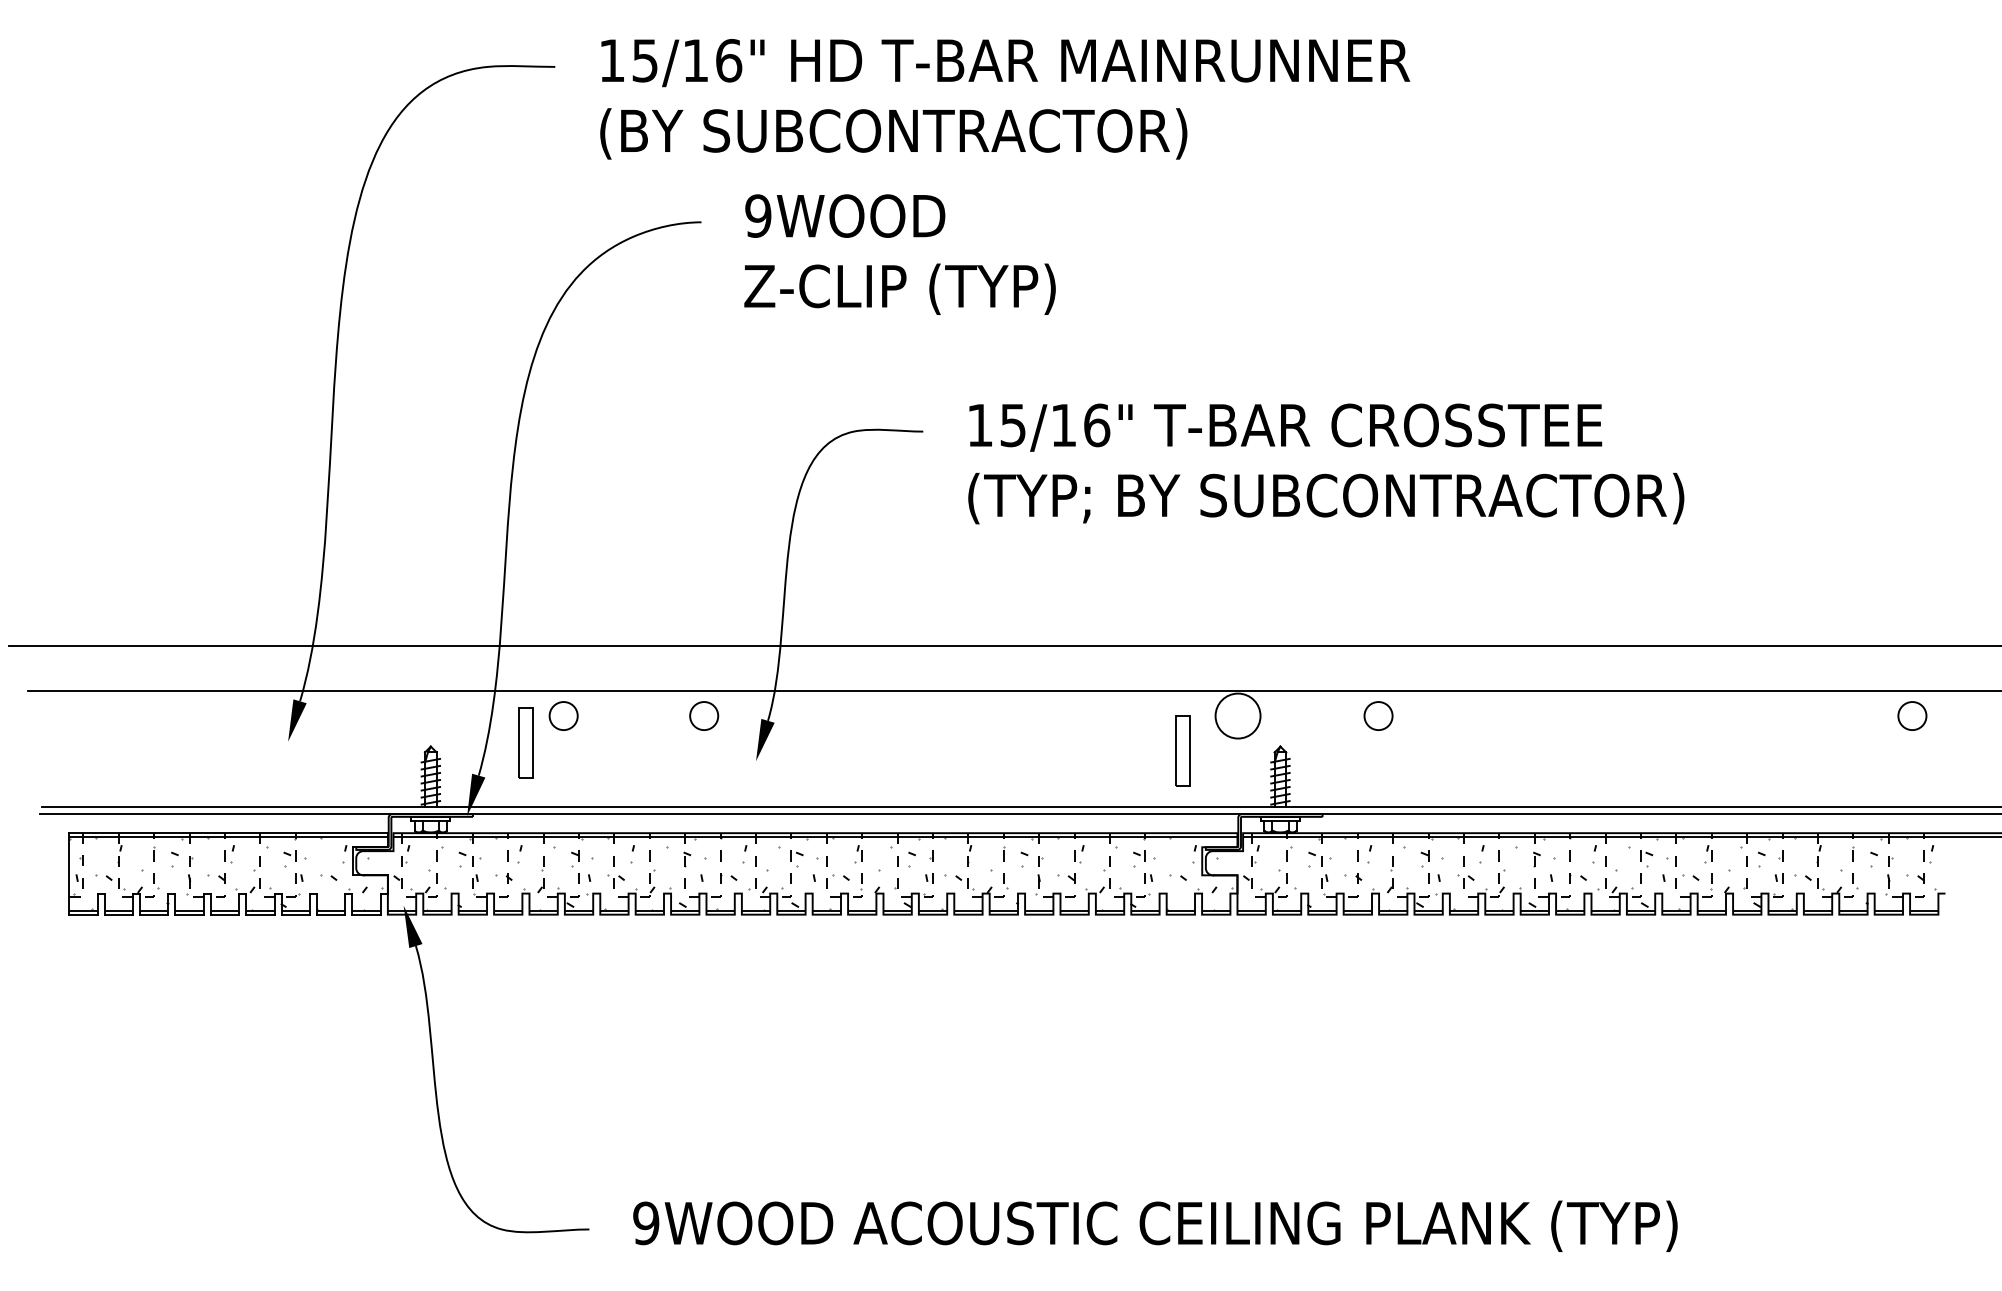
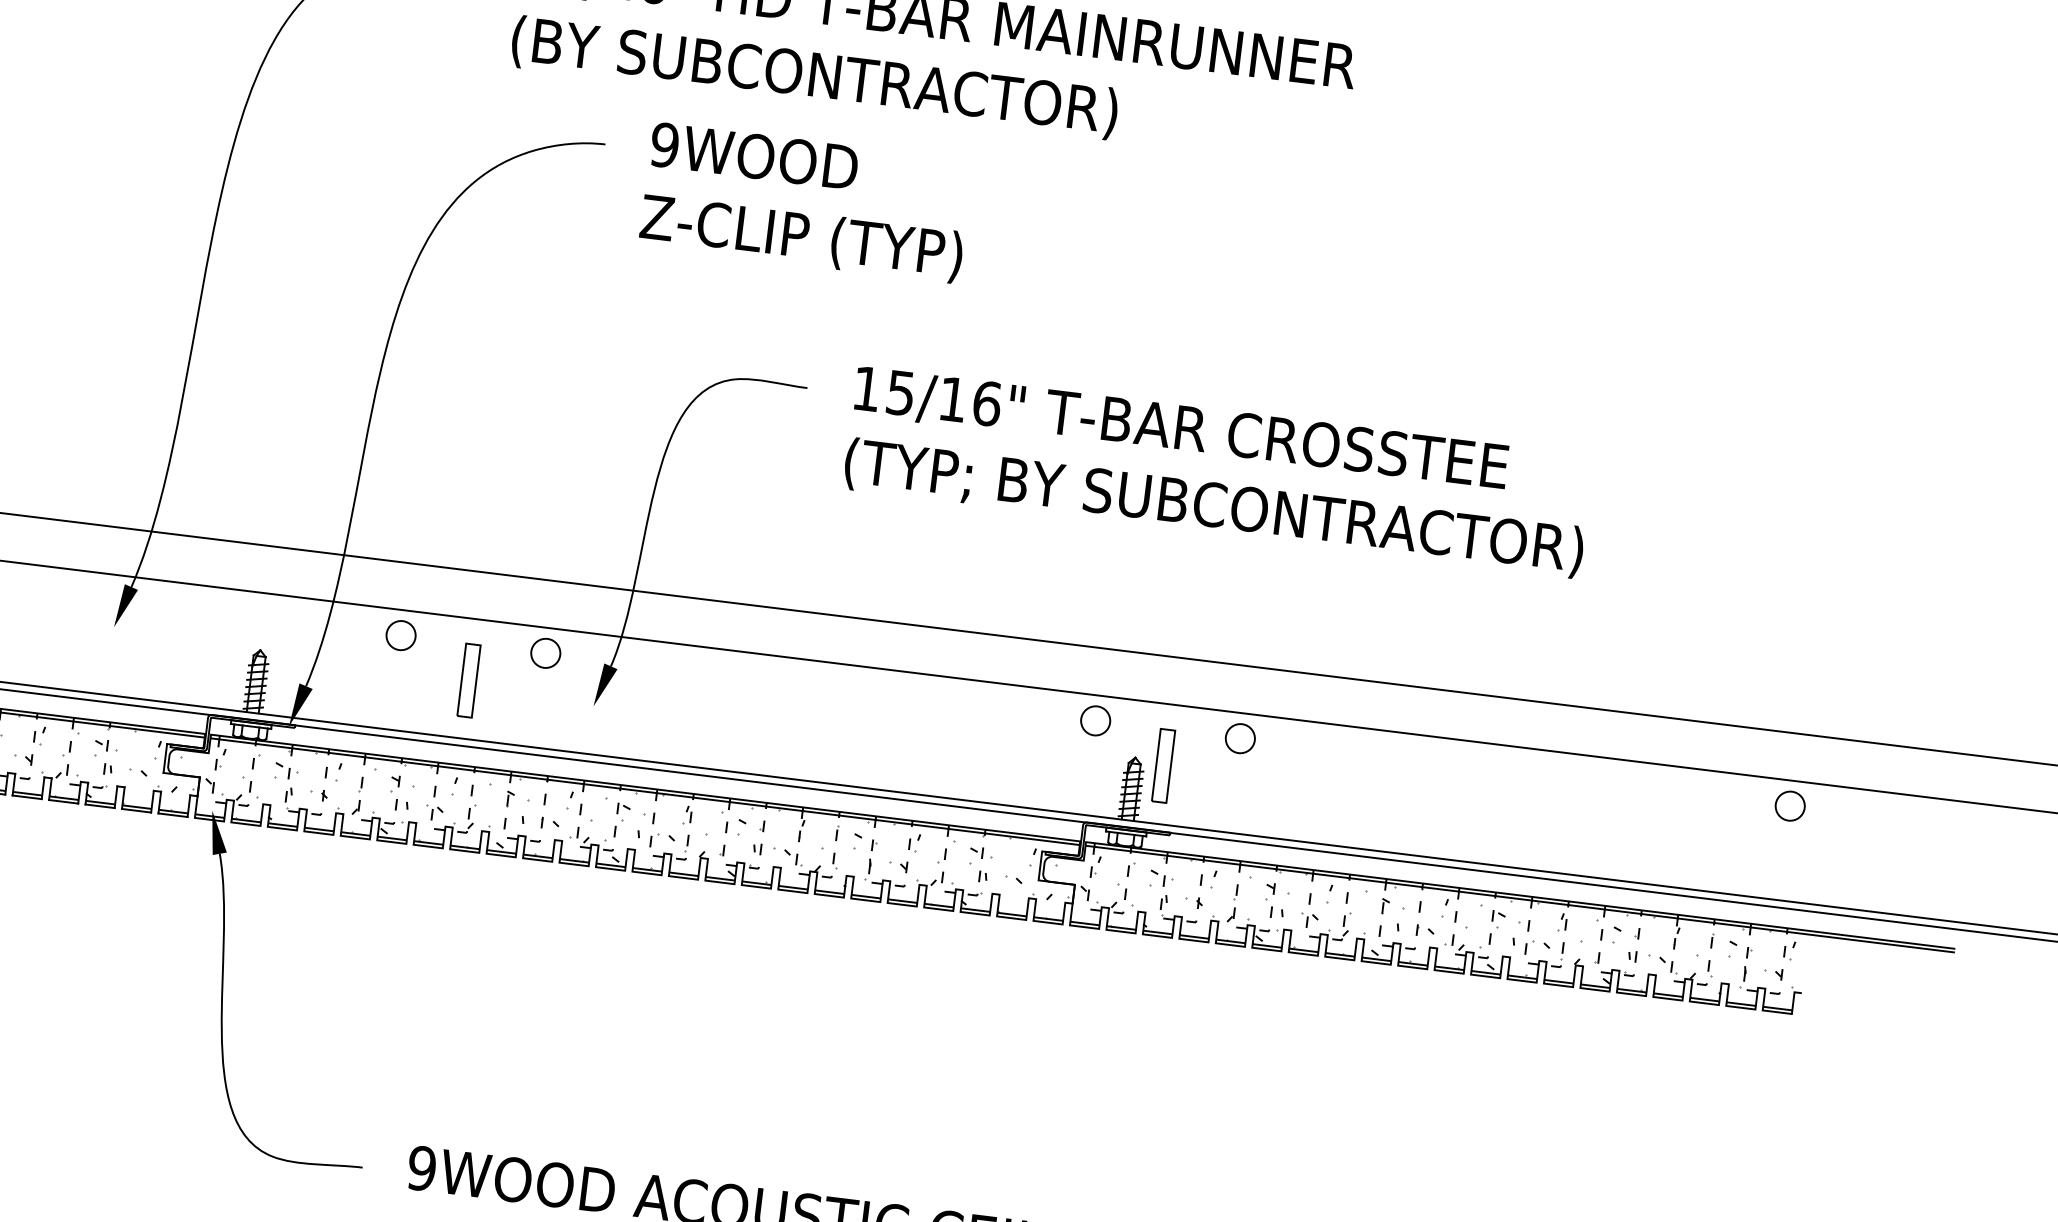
circle: (1238, 716) -> (1096, 721), size x0.62
part: (525, 742) -> (468, 679), moved
part: (1182, 750) -> (1162, 765), moved

